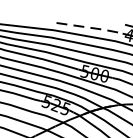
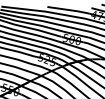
line: (92, 28) -> (70, 10), dashed -> solid

